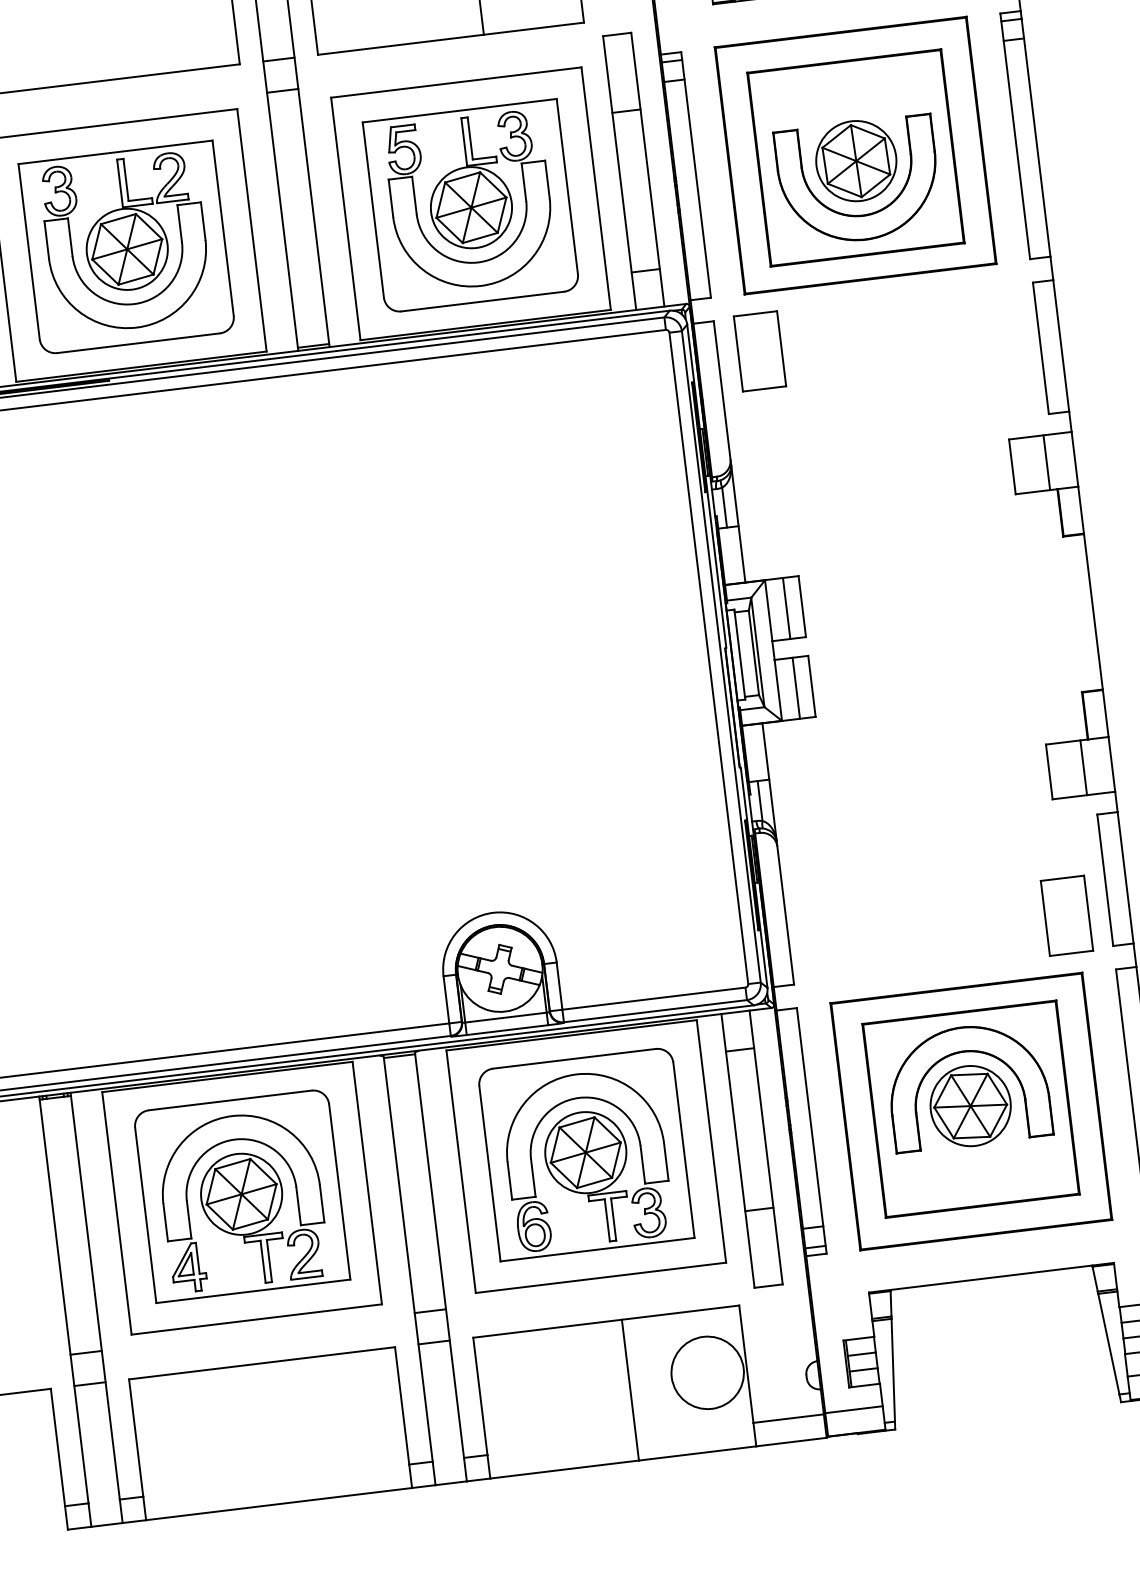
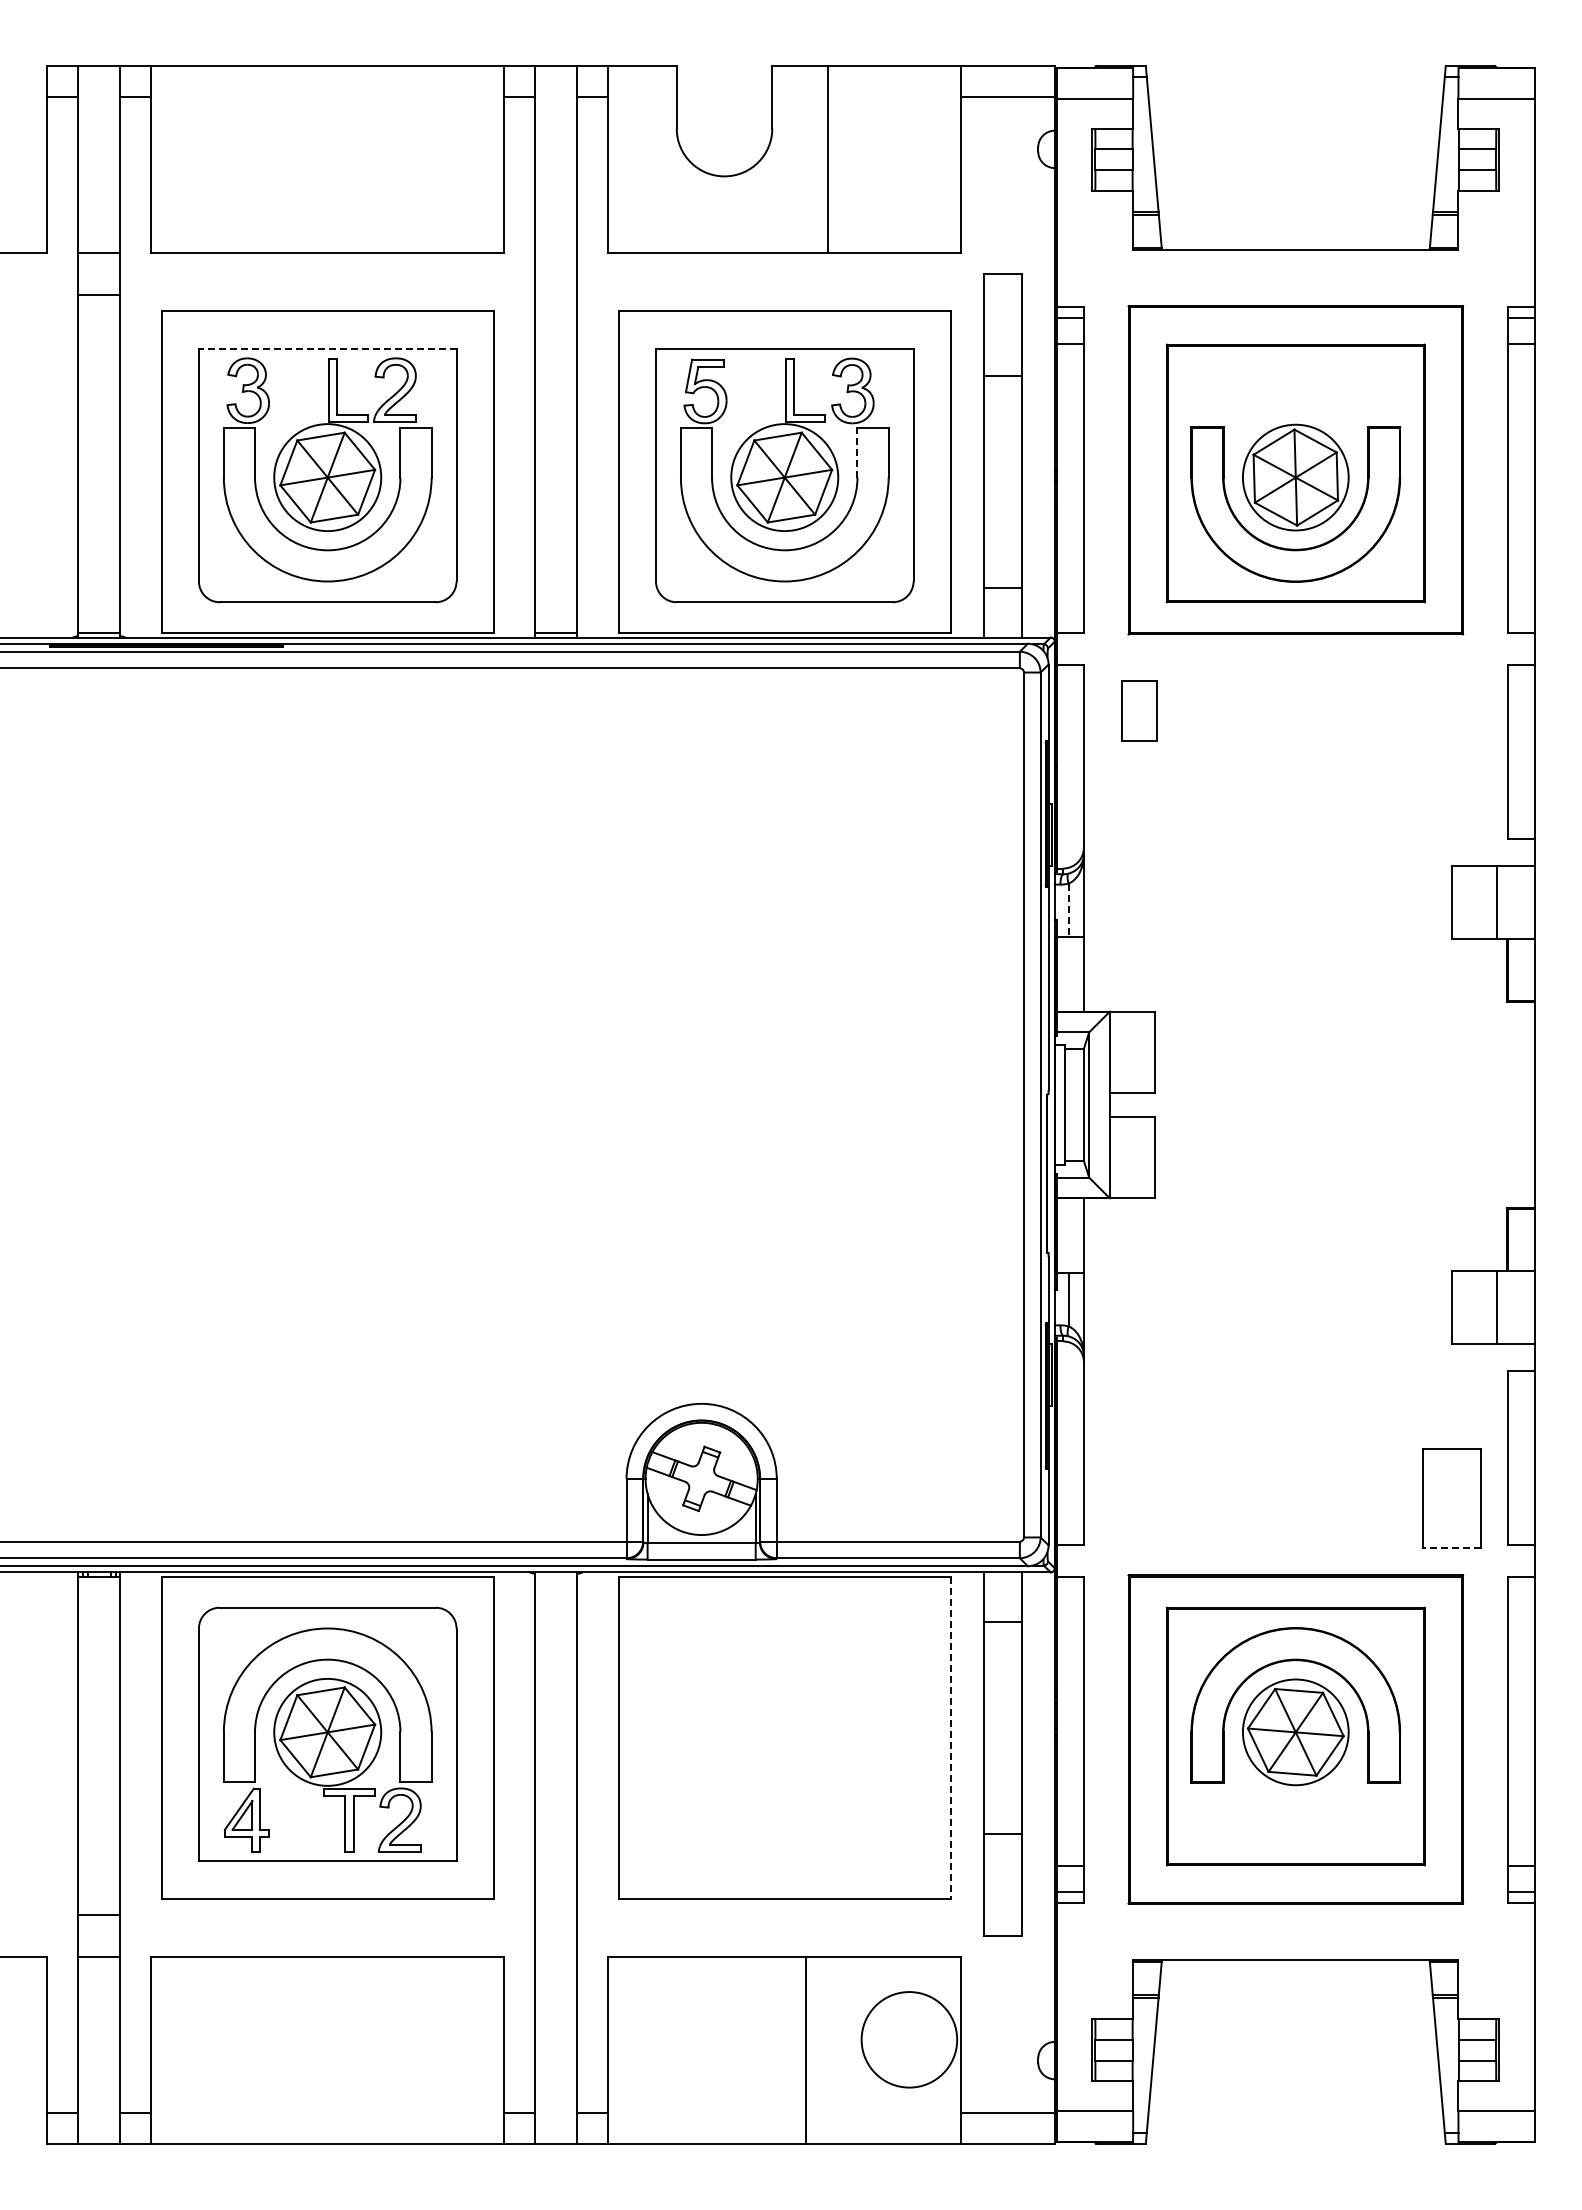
line: (279, 59) -> (556, 253), removed
line: (282, 90) -> (556, 294), removed
line: (115, 152) -> (327, 348), solid -> dashed
line: (523, 182) -> (857, 452), solid -> dashed
part: (759, 350) -> (1139, 710), size x0.6
line: (724, 507) -> (1068, 910), solid -> dashed
line: (786, 608) -> (1133, 1051), removed
line: (796, 687) -> (1133, 1157), removed
line: (1071, 953) -> (1451, 1548), solid -> dashed
line: (399, 1056) -> (556, 1576), removed
line: (711, 1141) -> (950, 1737), solid -> dashed
part: (585, 1153) -> (784, 1733), removed
line: (430, 1311) -> (556, 1915), removed
line: (434, 1342) -> (556, 1956), removed

